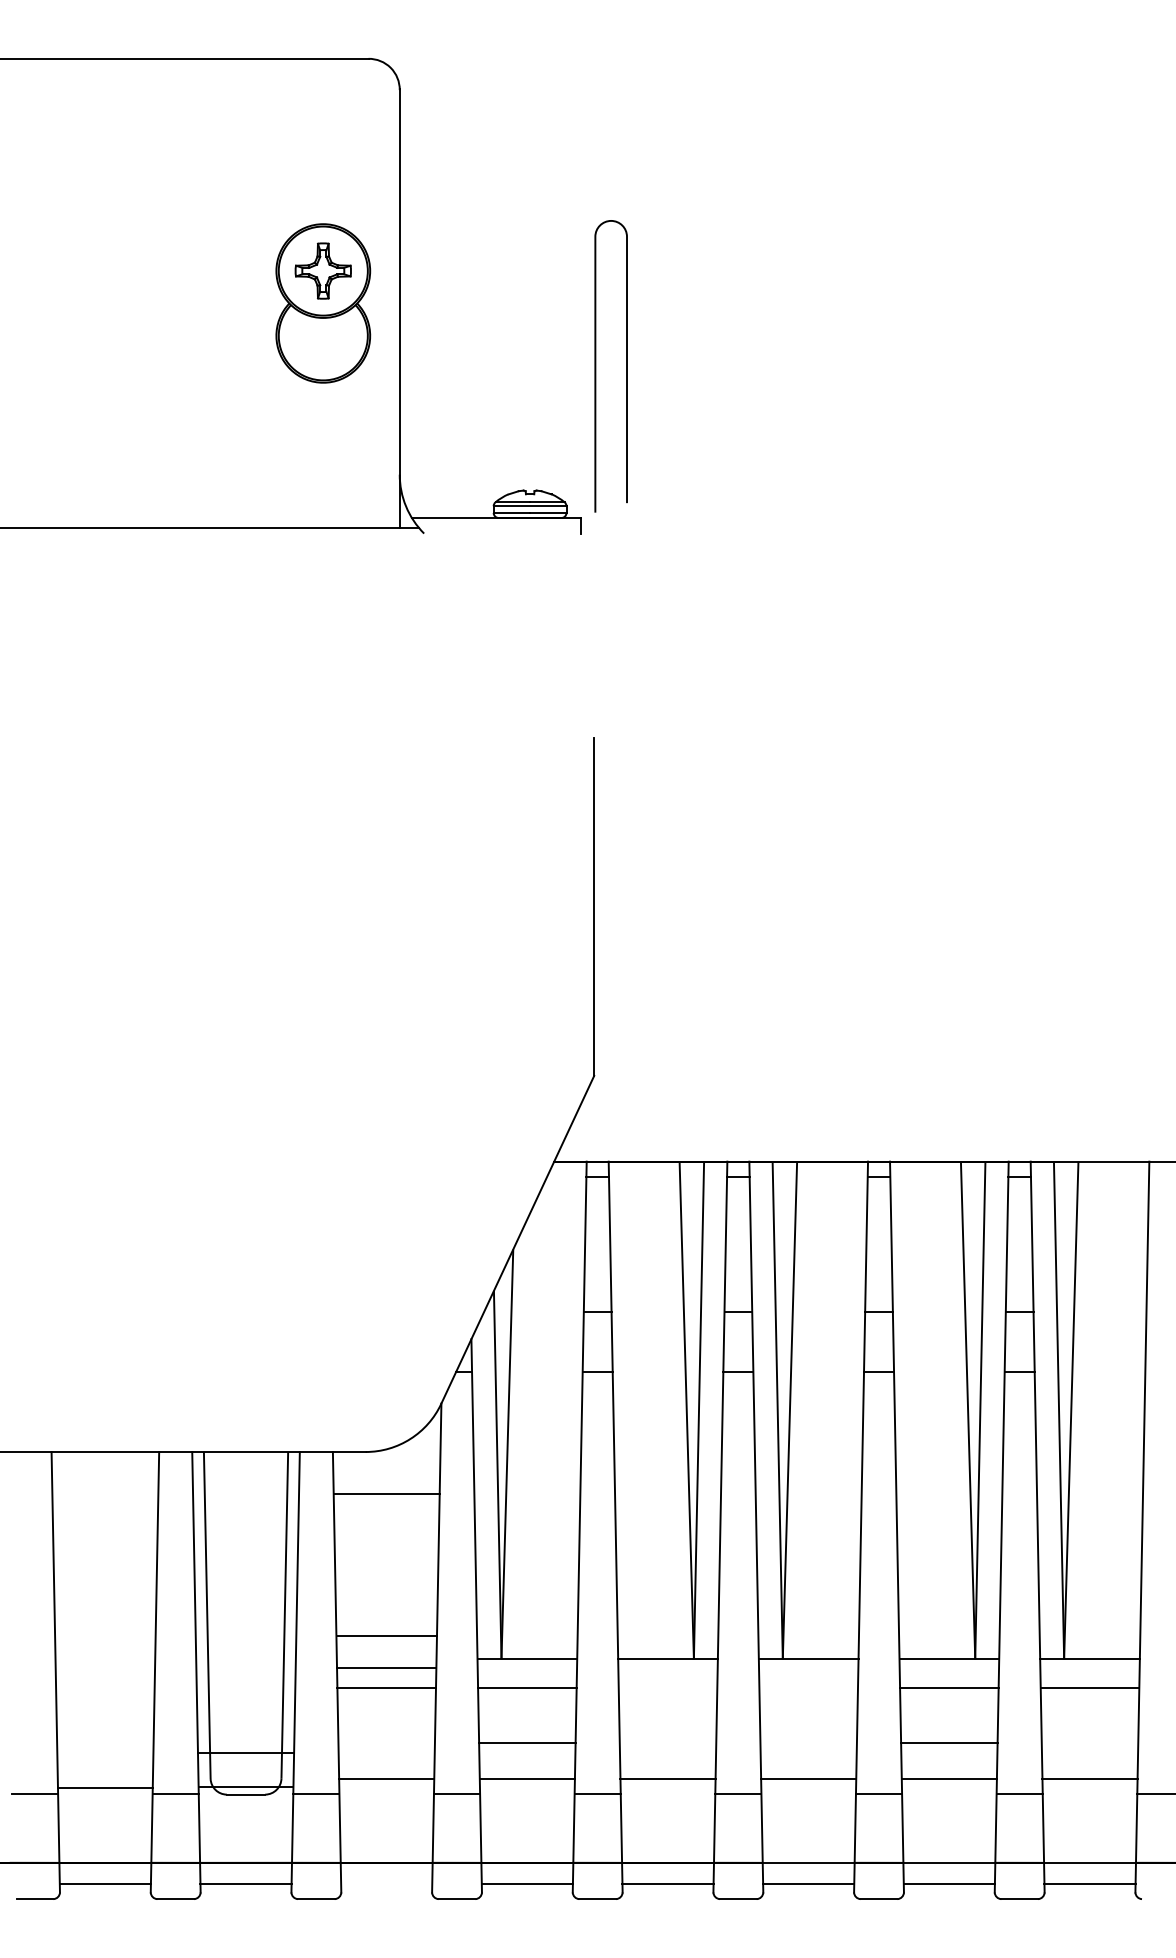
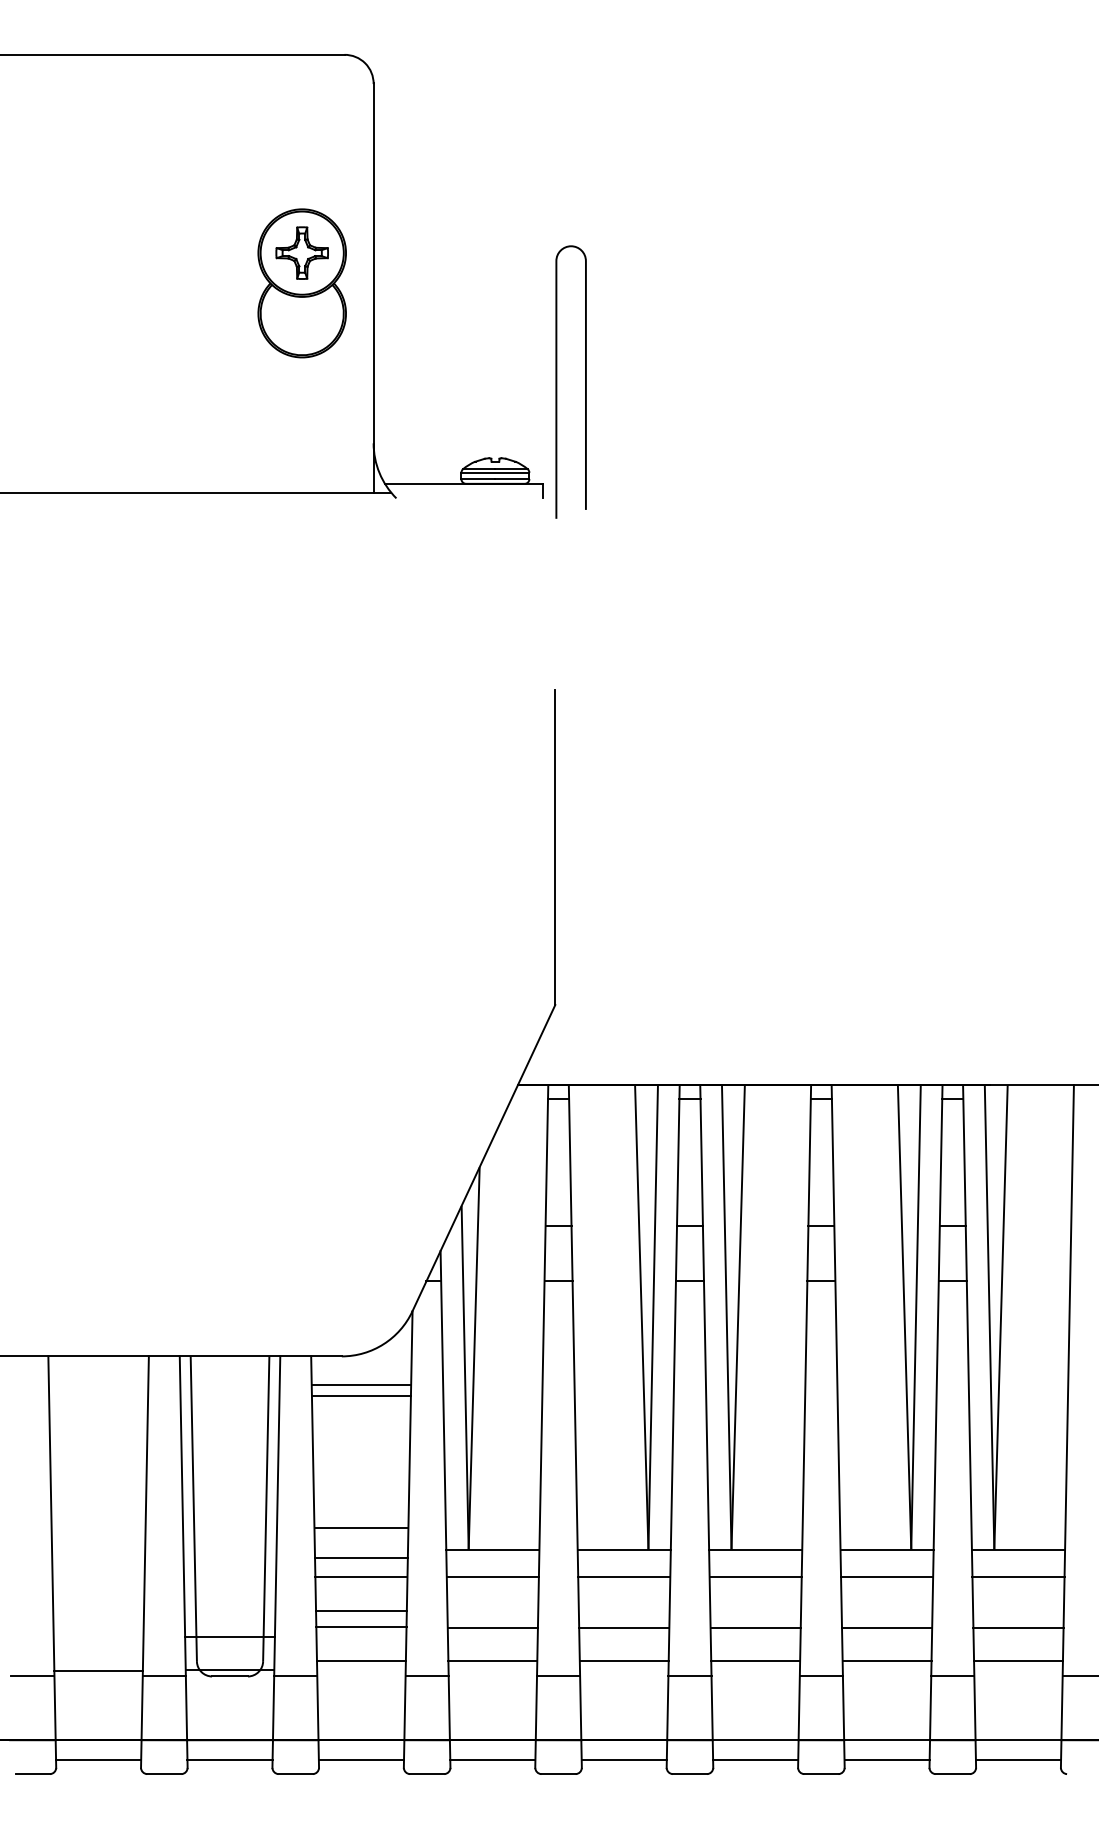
curve: (596, 365) -> (557, 381), moved
line: (386, 1483) -> (361, 1385), added
line: (668, 1687) -> (624, 1576), added
line: (808, 1687) -> (755, 1576), added
line: (386, 1723) -> (361, 1610), added
line: (386, 1742) -> (361, 1627), added
line: (668, 1742) -> (624, 1627), added
line: (808, 1742) -> (755, 1627), added
line: (1090, 1742) -> (1018, 1627), added
line: (386, 1883) -> (361, 1759), added

